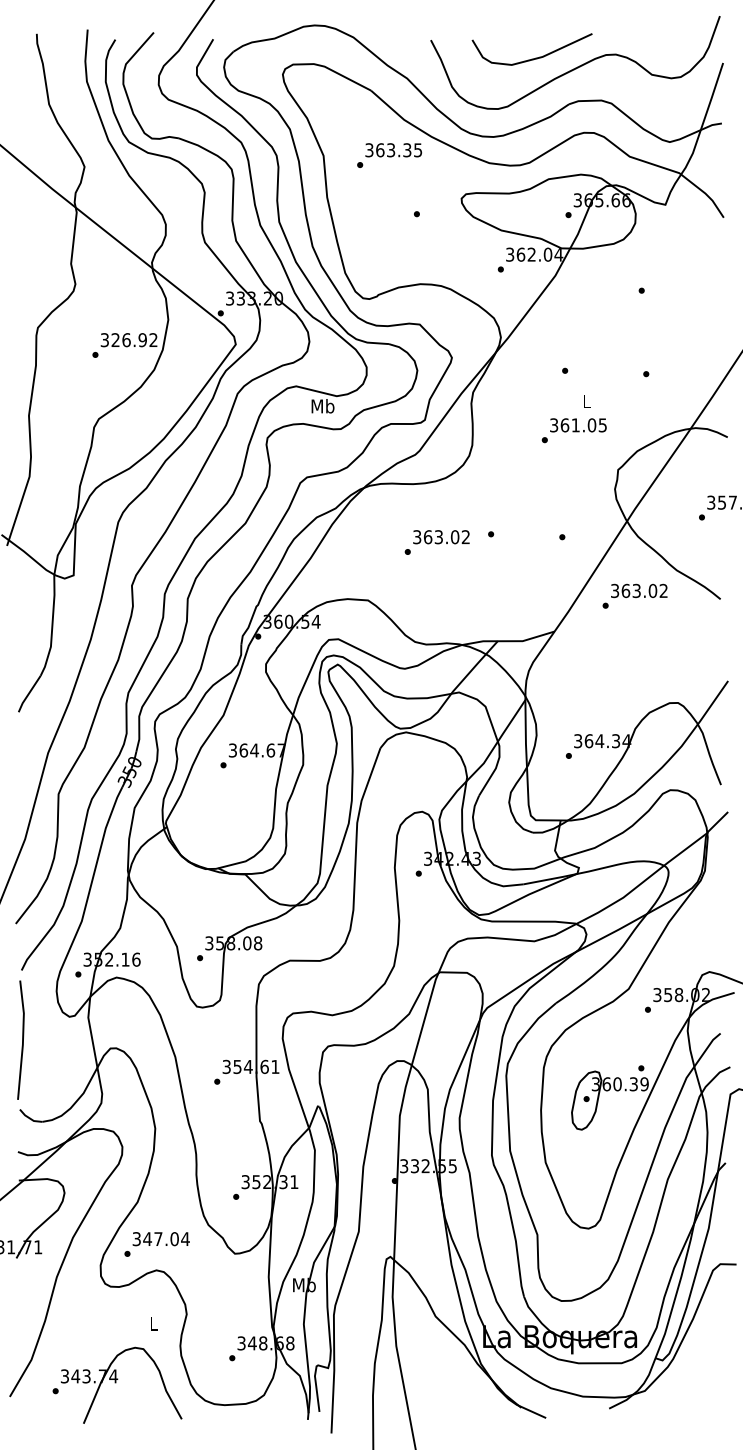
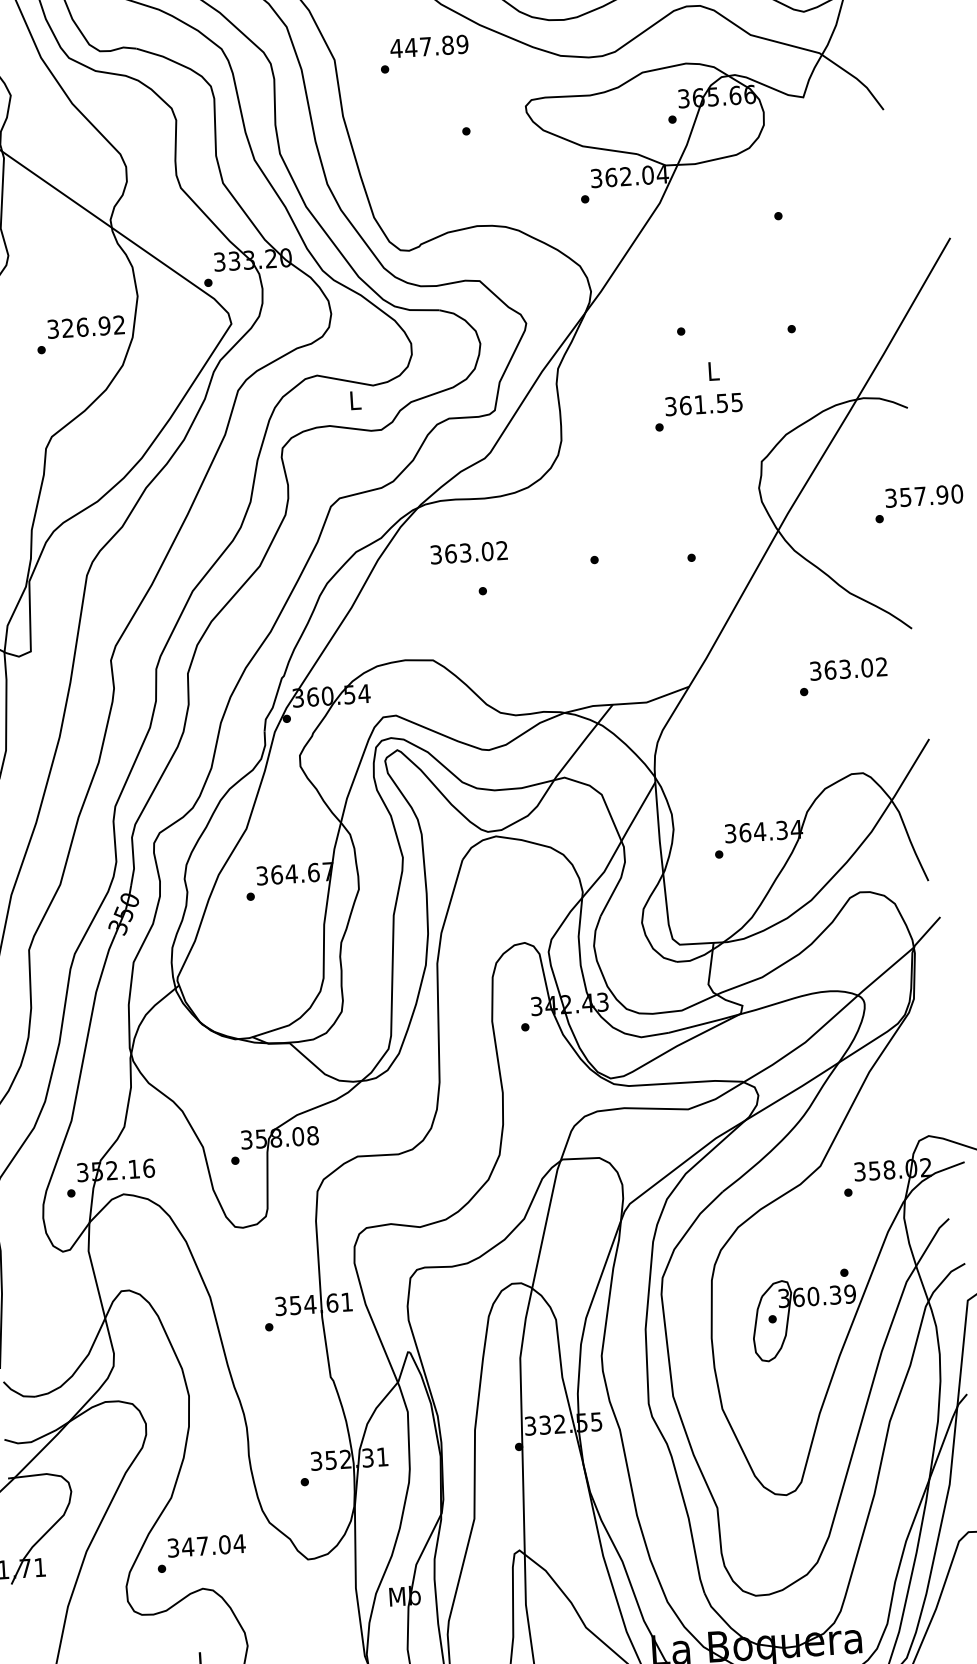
text: (393, 150) -> (429, 46), 363.35 -> 447.89
text: (322, 406) -> (354, 400), Mb -> L
text: (591, 425) -> (721, 403), 361.05 -> 361.55
text: (441, 537) -> (469, 553), moved
text: (634, 595) -> (842, 675), moved

